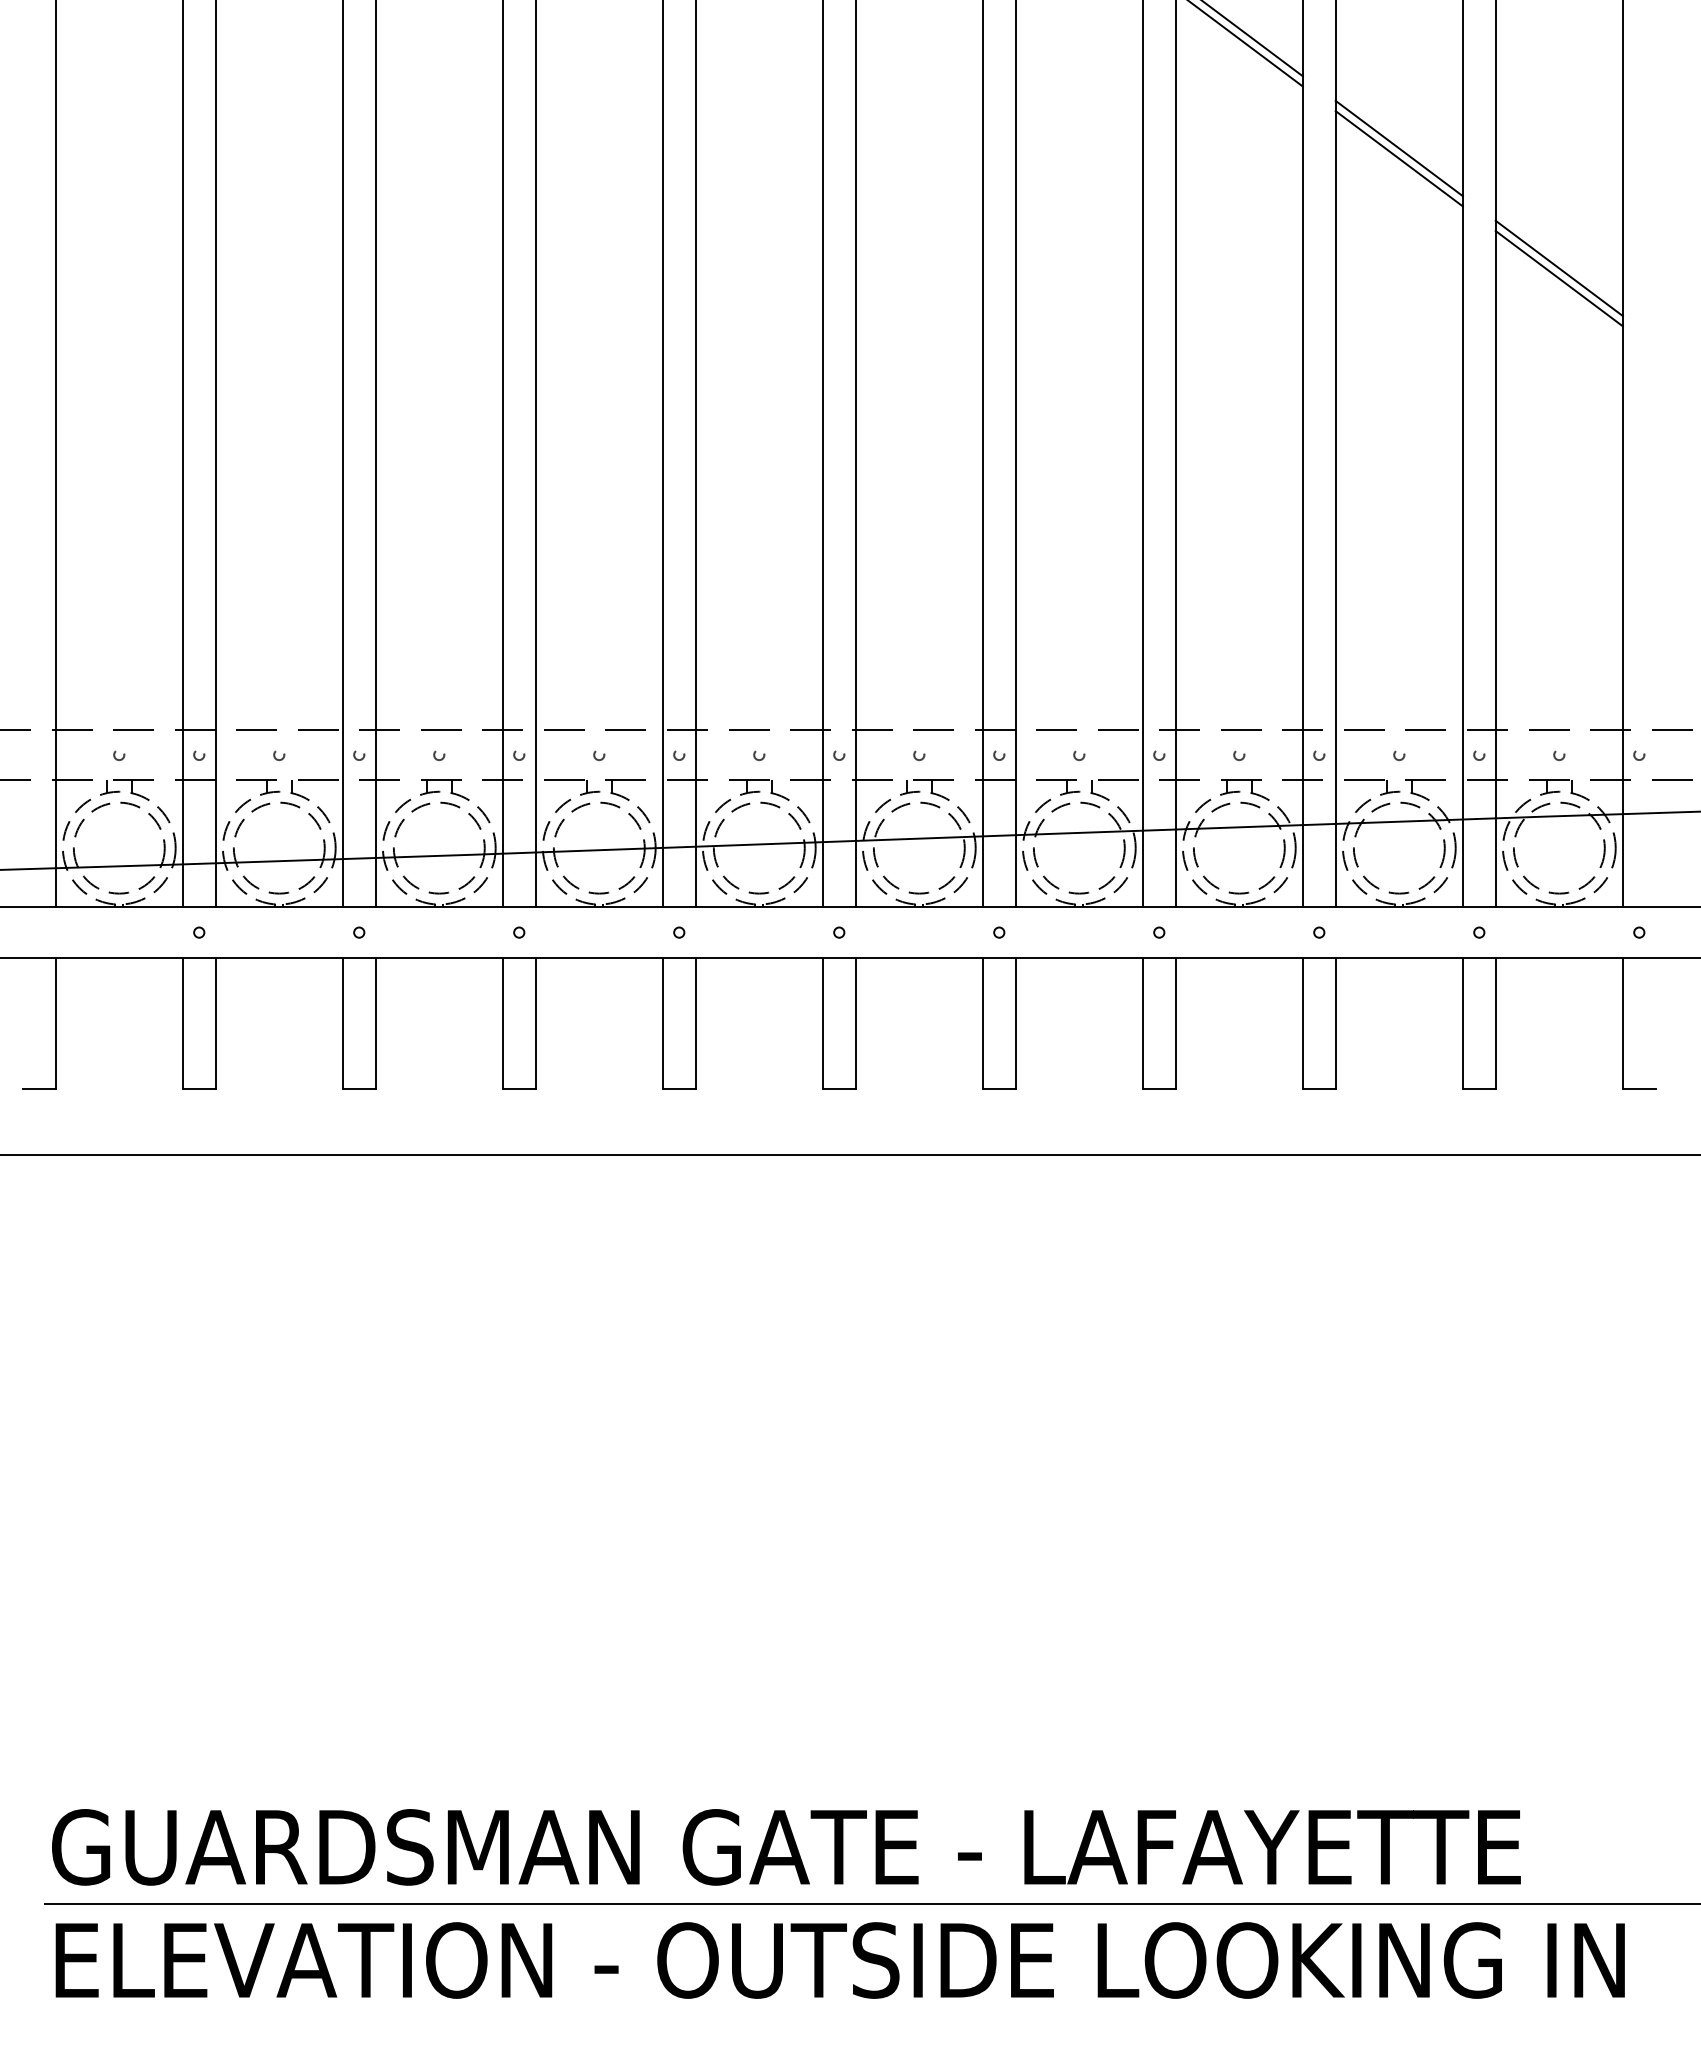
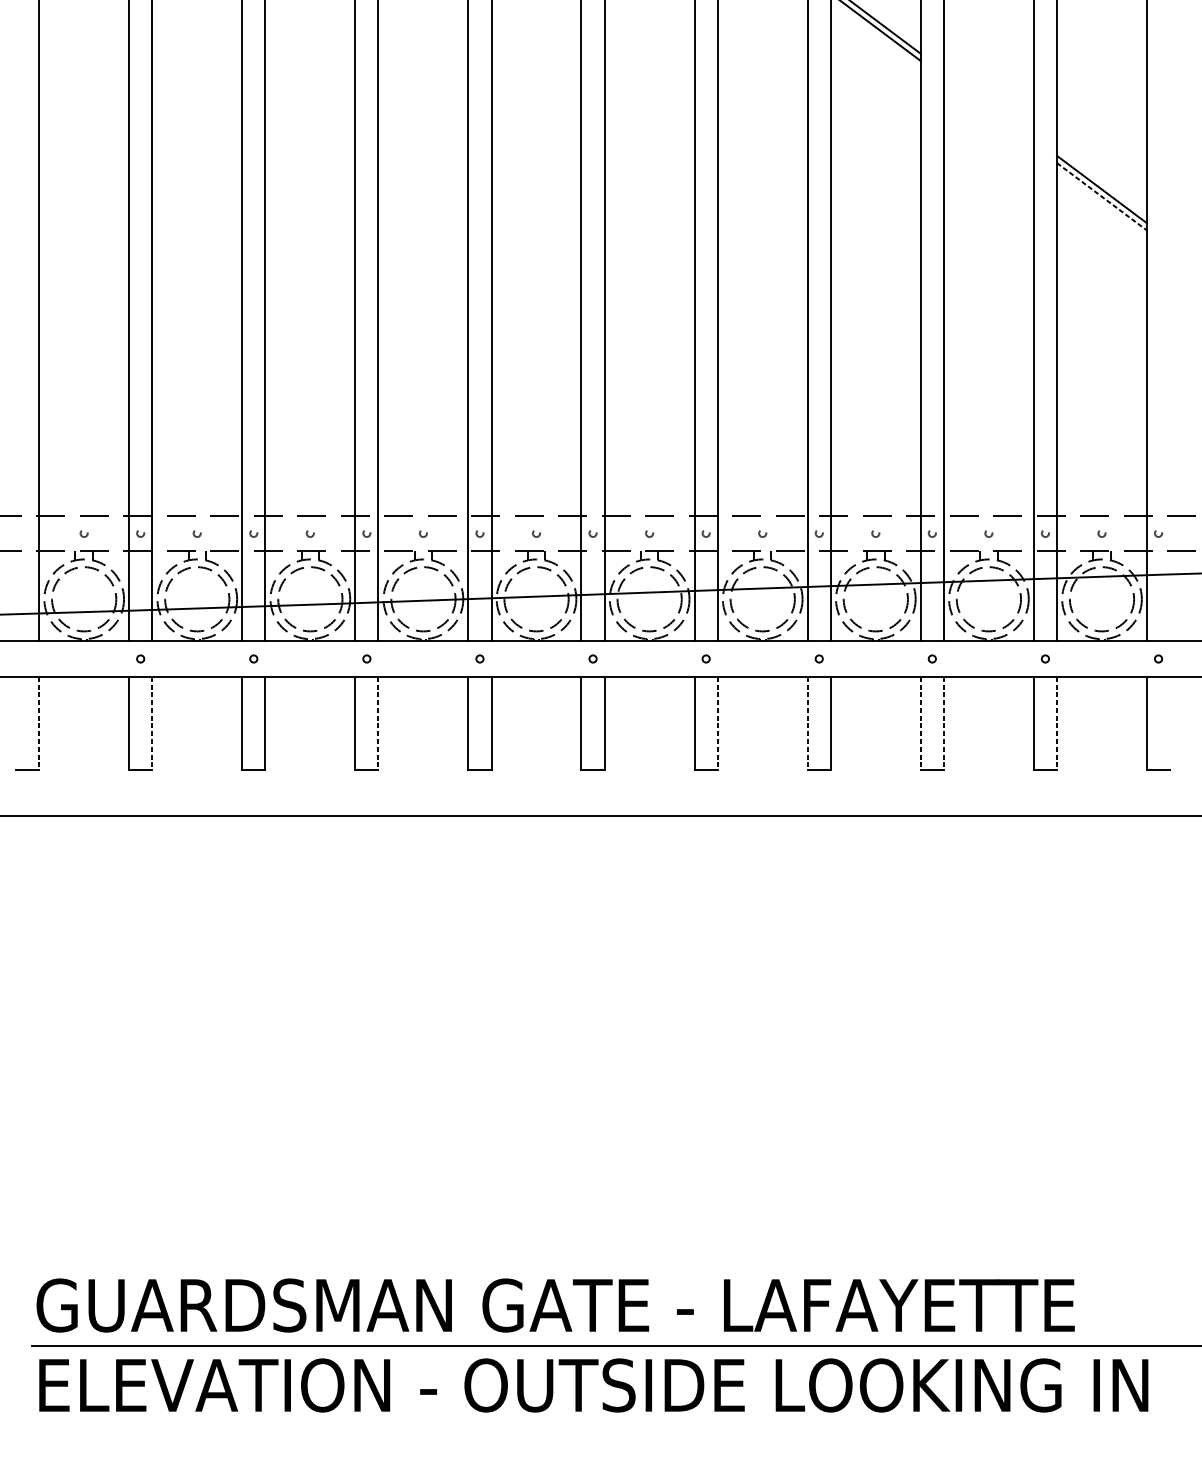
line: (1398, 148) -> (988, 104), removed
line: (1398, 158) -> (988, 111), removed
line: (1559, 278) -> (1102, 196), solid -> dashed
line: (55, 1023) -> (39, 723), solid -> dashed
line: (215, 1023) -> (152, 723), solid -> dashed
line: (535, 1023) -> (378, 723), solid -> dashed
line: (1015, 1023) -> (717, 723), solid -> dashed
line: (1142, 1023) -> (807, 723), solid -> dashed
line: (1302, 1023) -> (920, 723), solid -> dashed
line: (1335, 1023) -> (943, 723), solid -> dashed
line: (1495, 1023) -> (1056, 723), solid -> dashed

